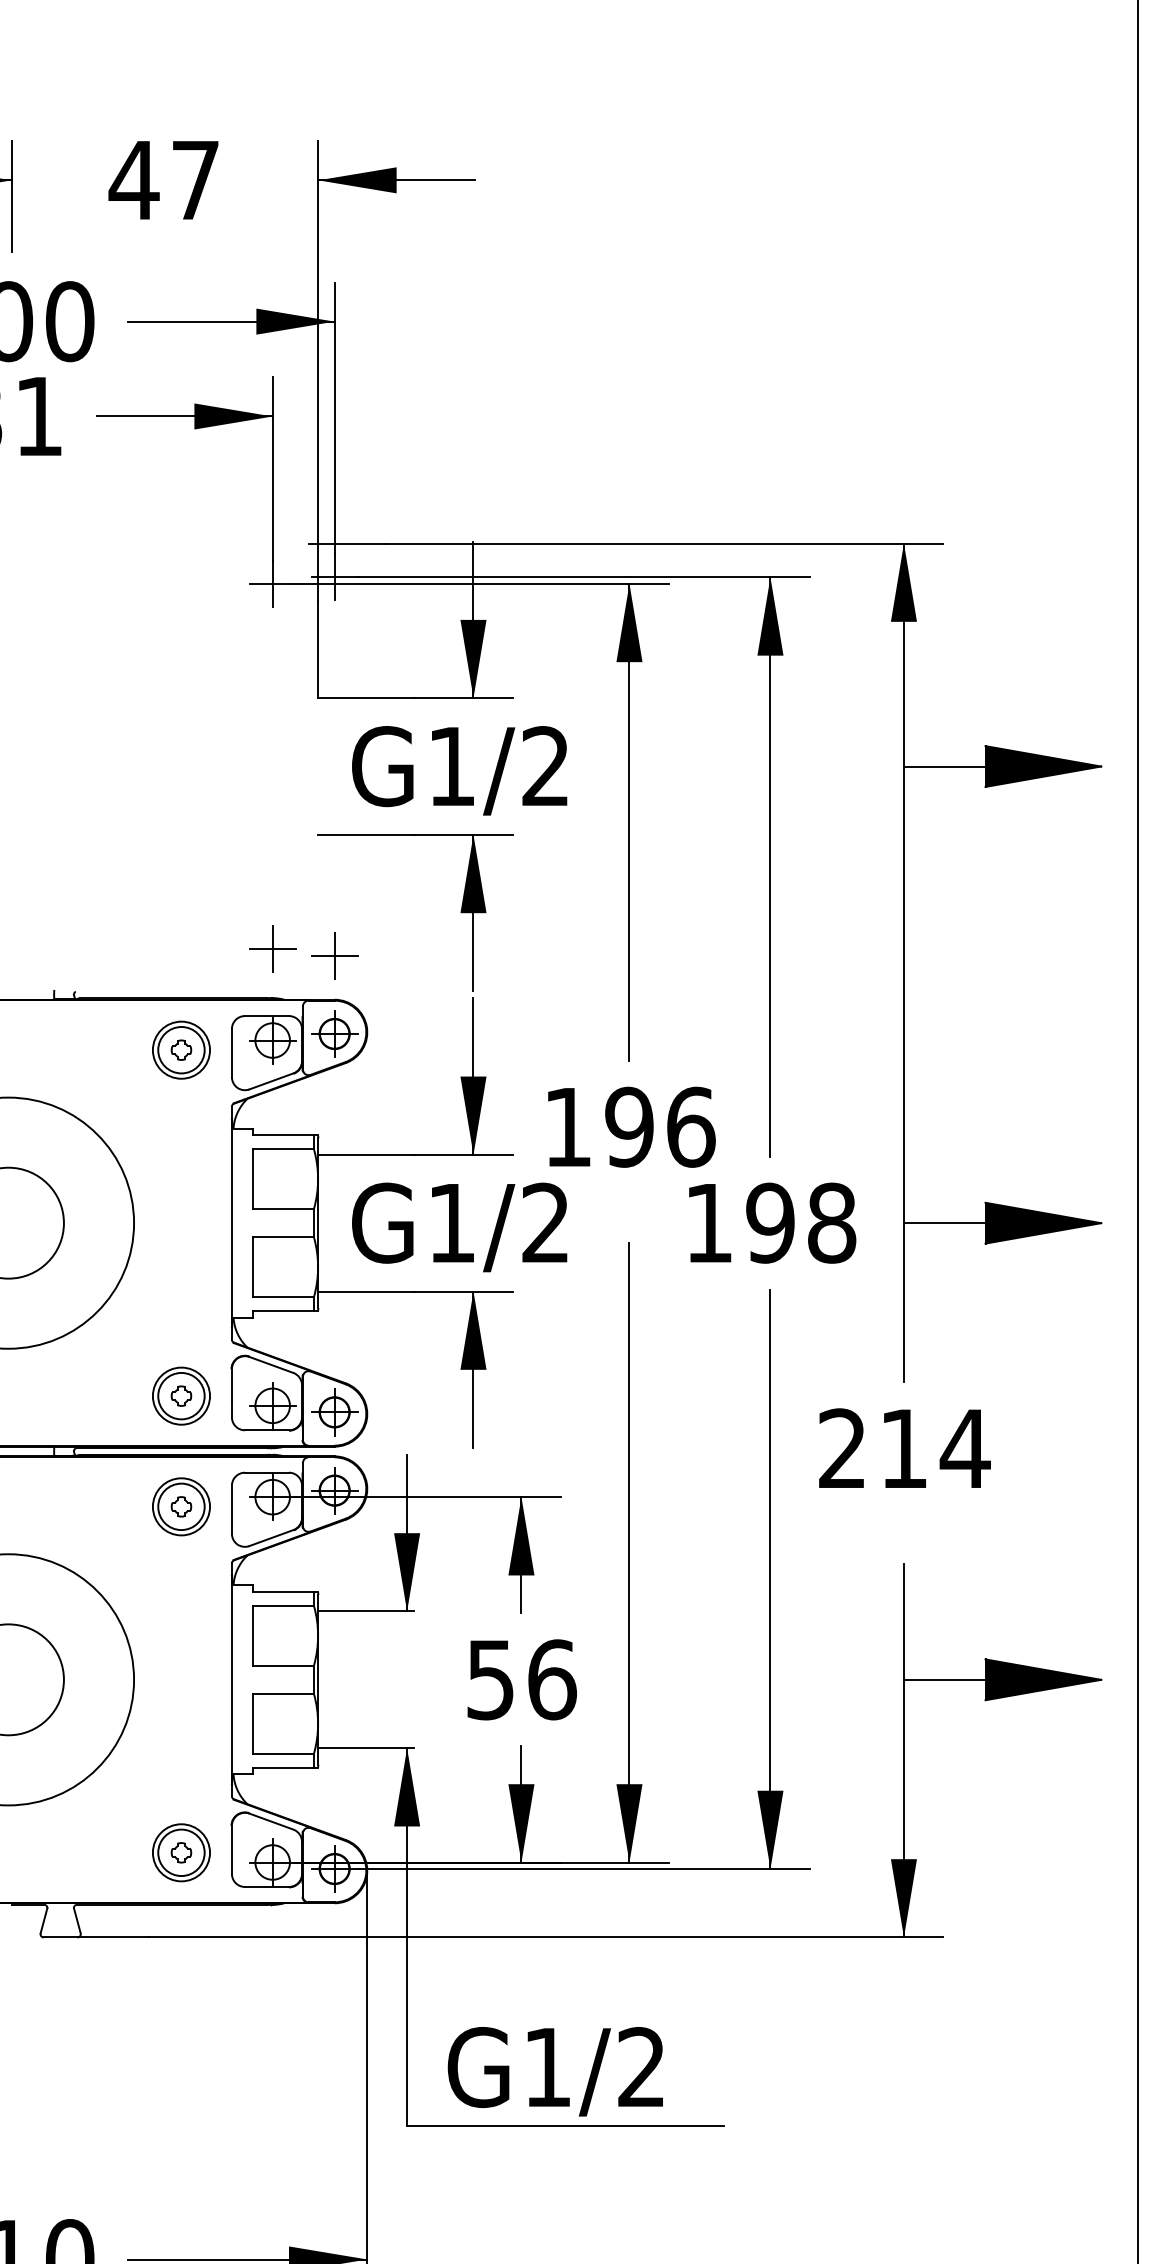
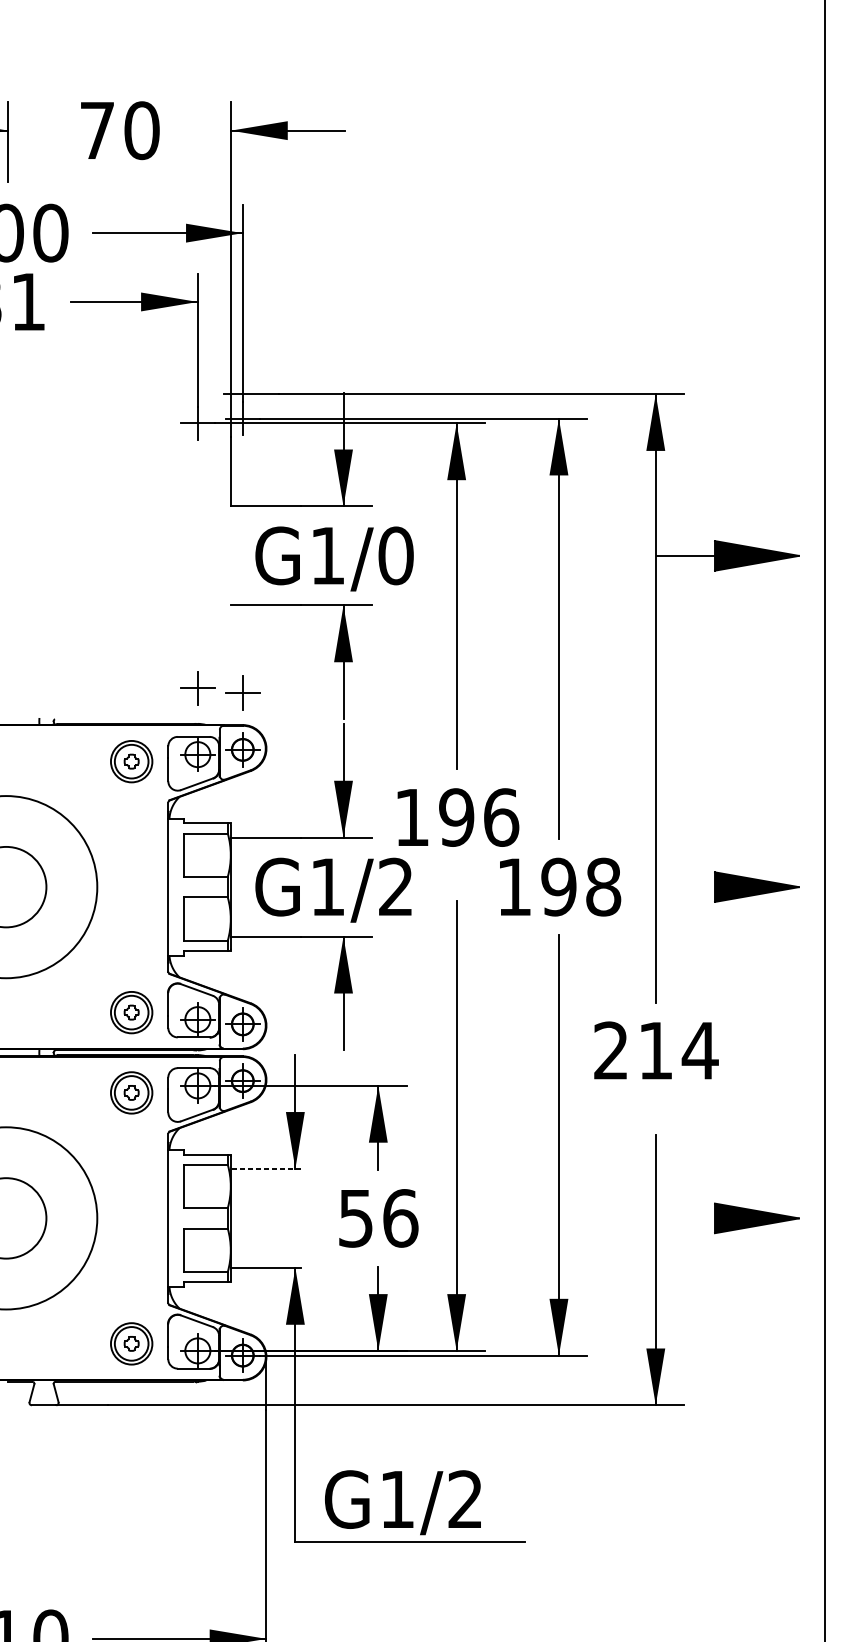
text: (164, 179) -> (119, 130), 47 -> 70
text: (545, 766) -> (395, 555), G1/2 -> G1/0
line: (945, 1223) -> (685, 887), removed
line: (366, 1611) -> (265, 1168), solid -> dashed
line: (945, 1679) -> (685, 1218), removed

